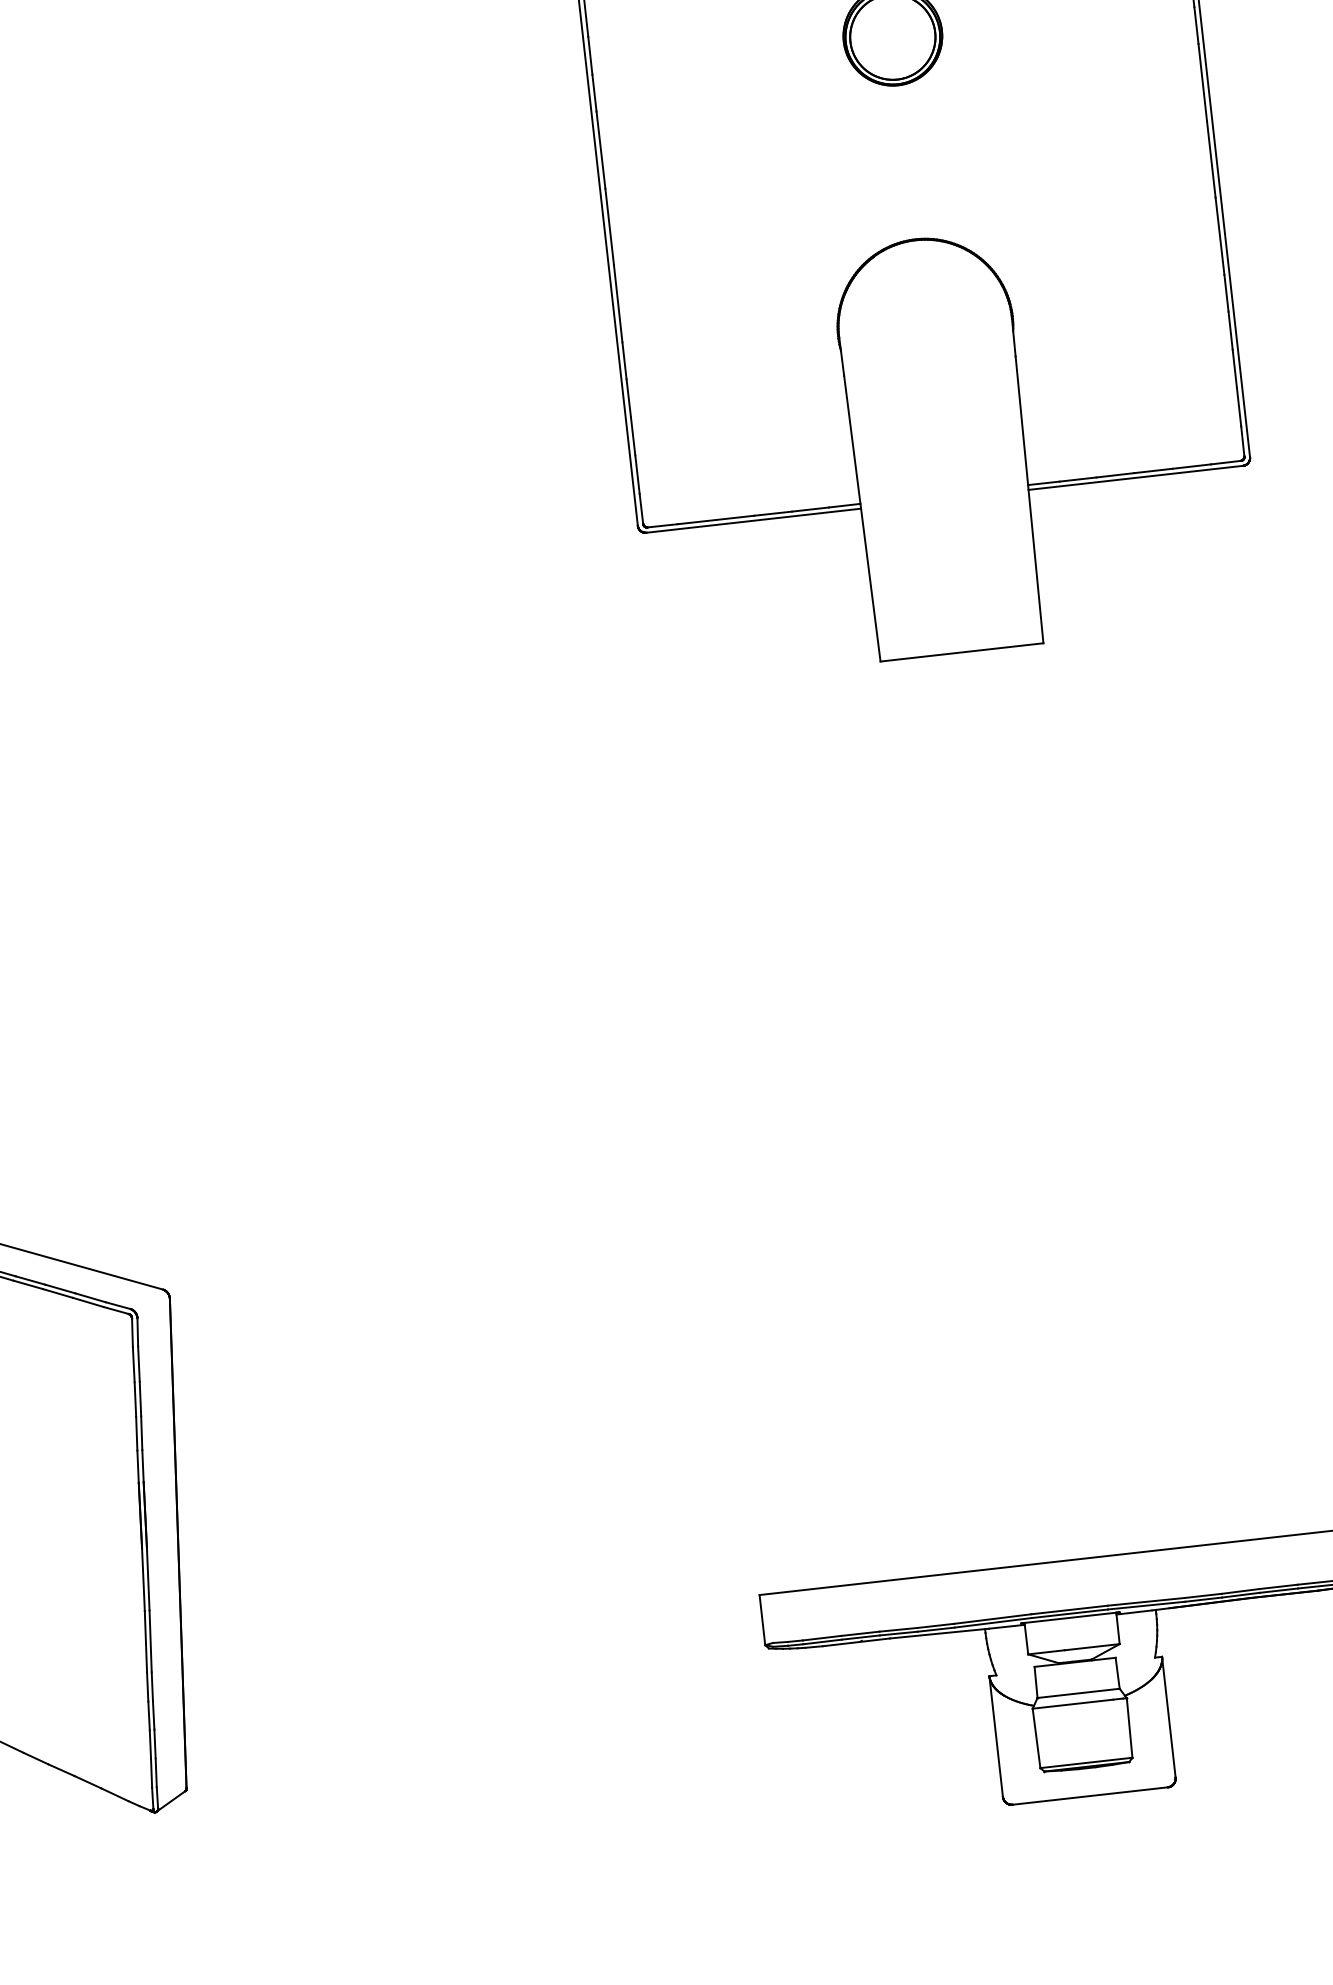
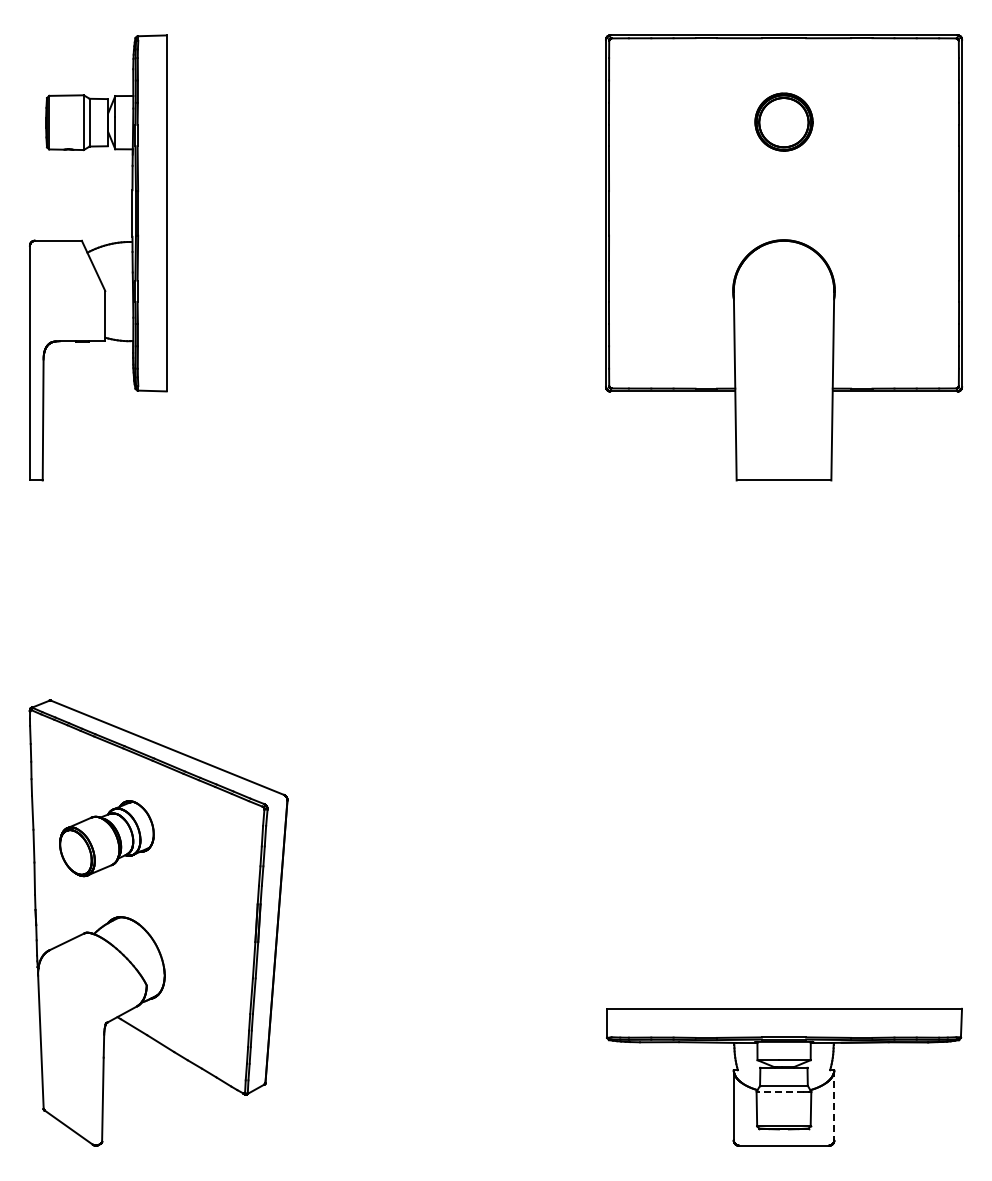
line: (1072, 1703) -> (779, 1091), solid -> dashed
line: (1169, 1717) -> (834, 1105), solid -> dashed

